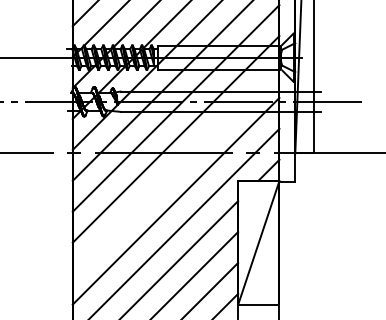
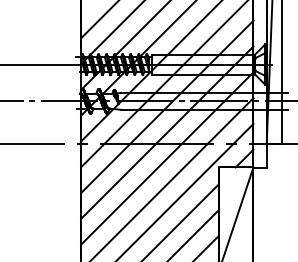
line: (175, 170) -> (166, 158), added

